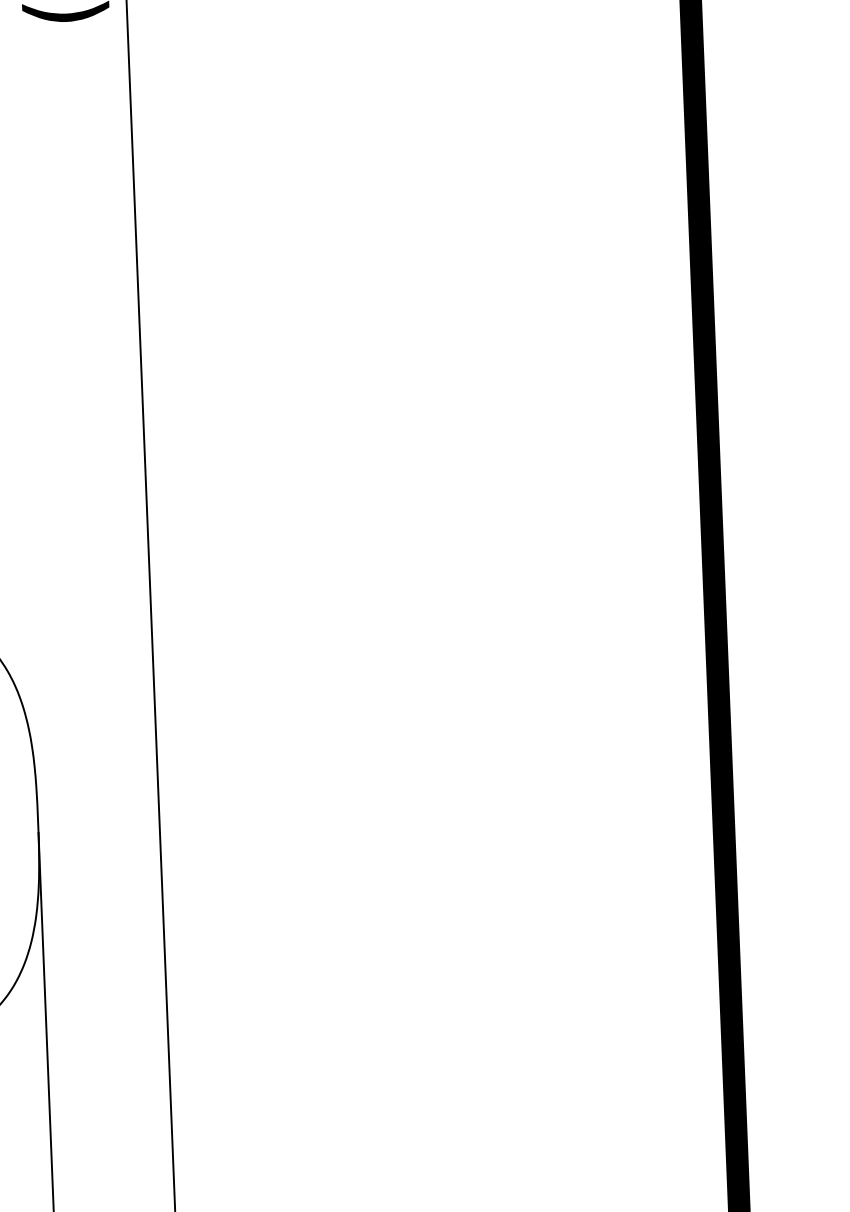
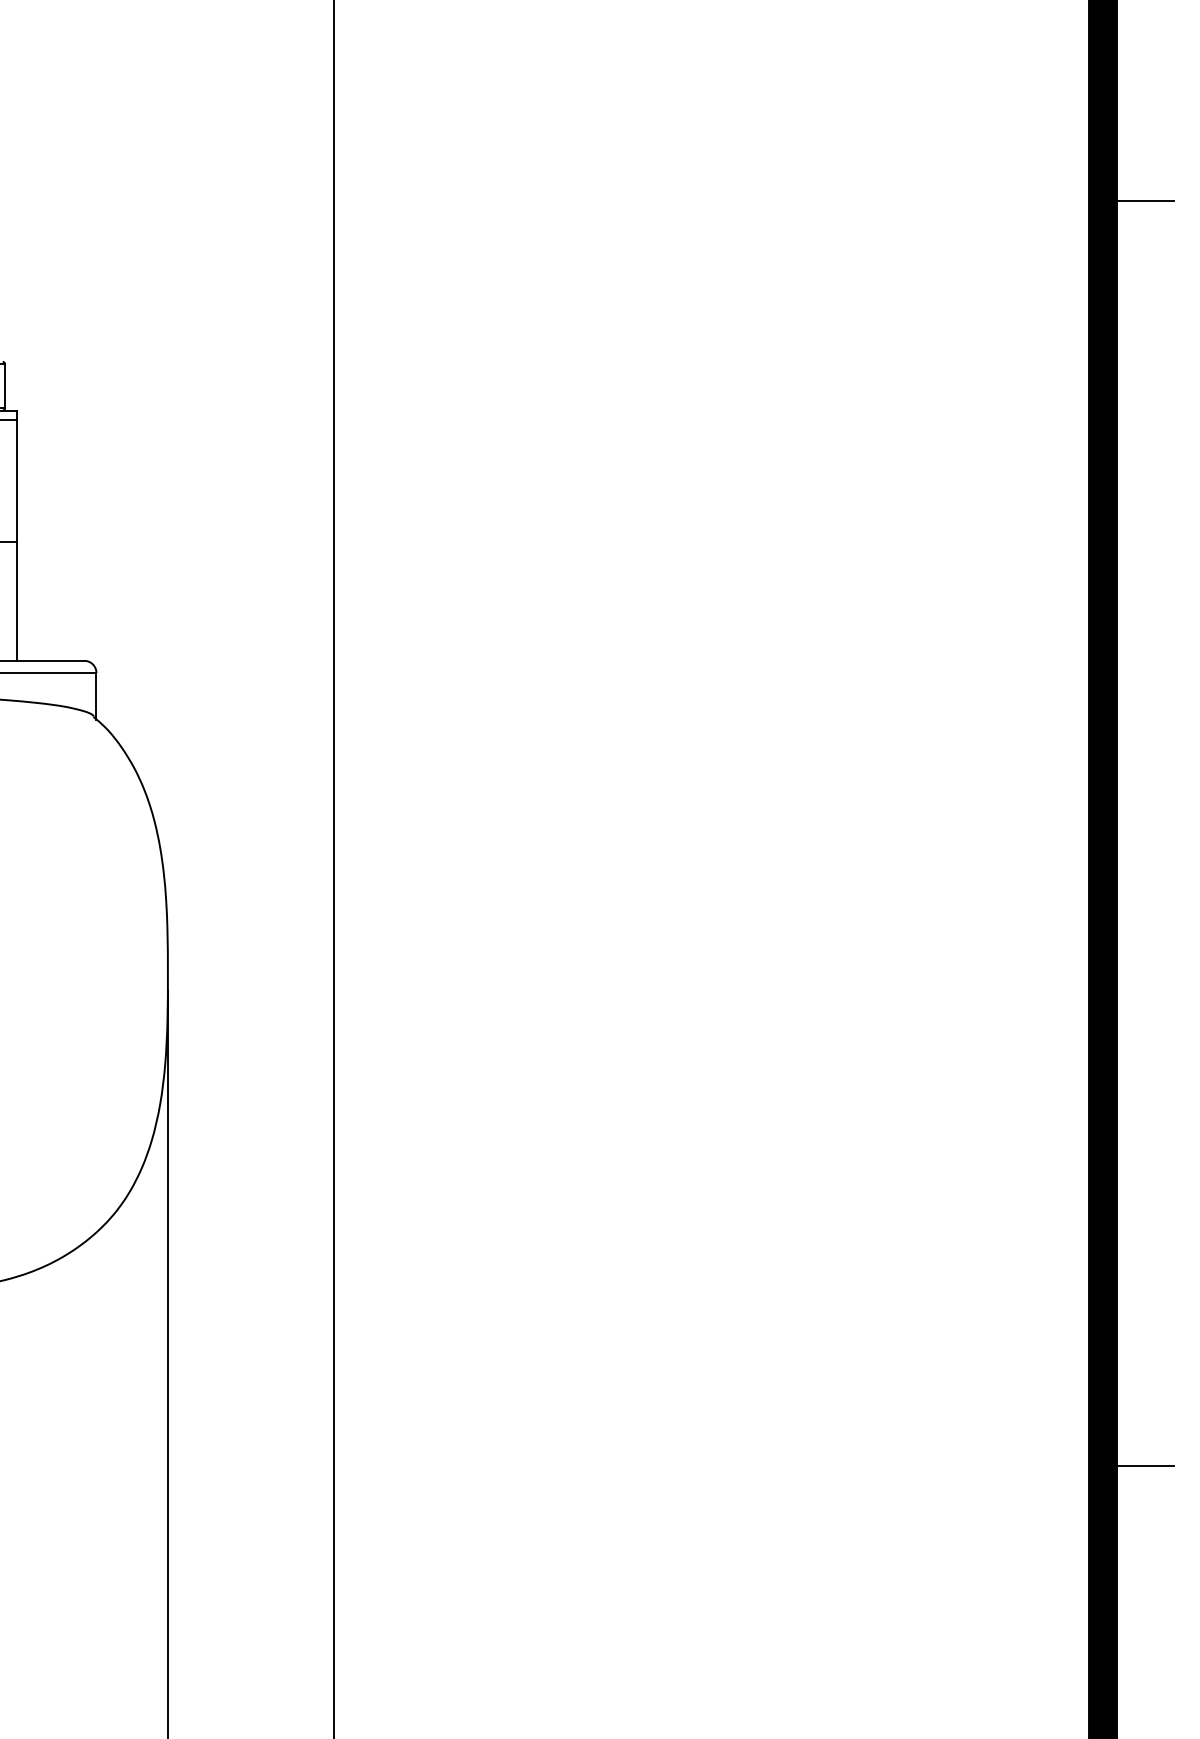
line: (730, 226) -> (1145, 201), added
line: (768, 1152) -> (1145, 1466), added

